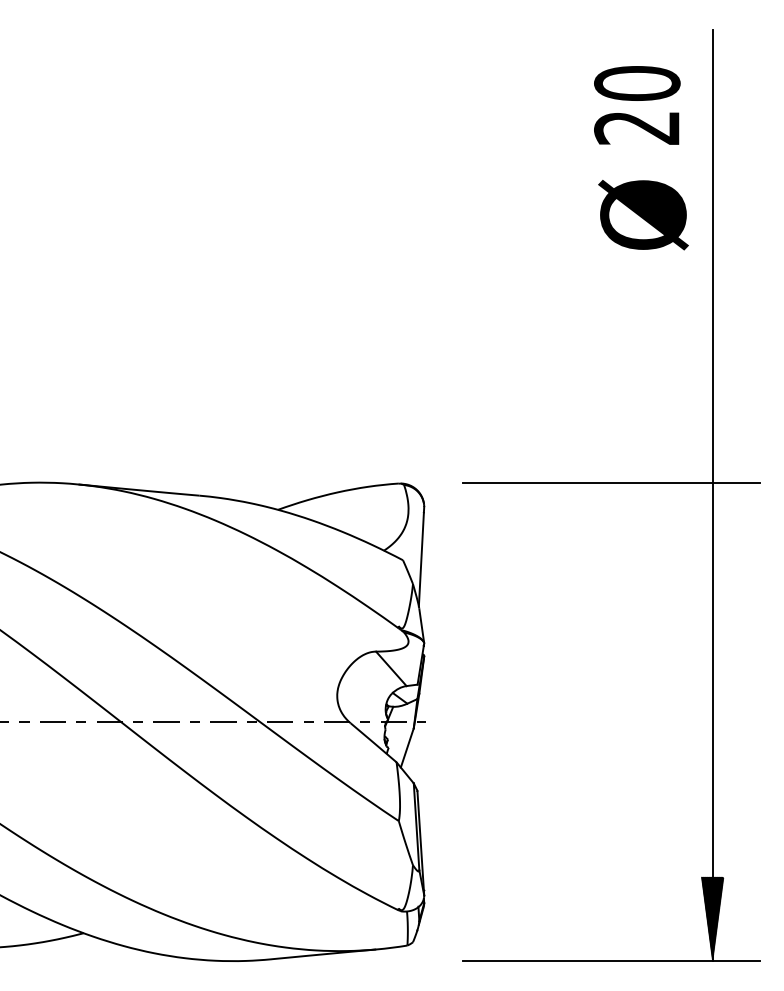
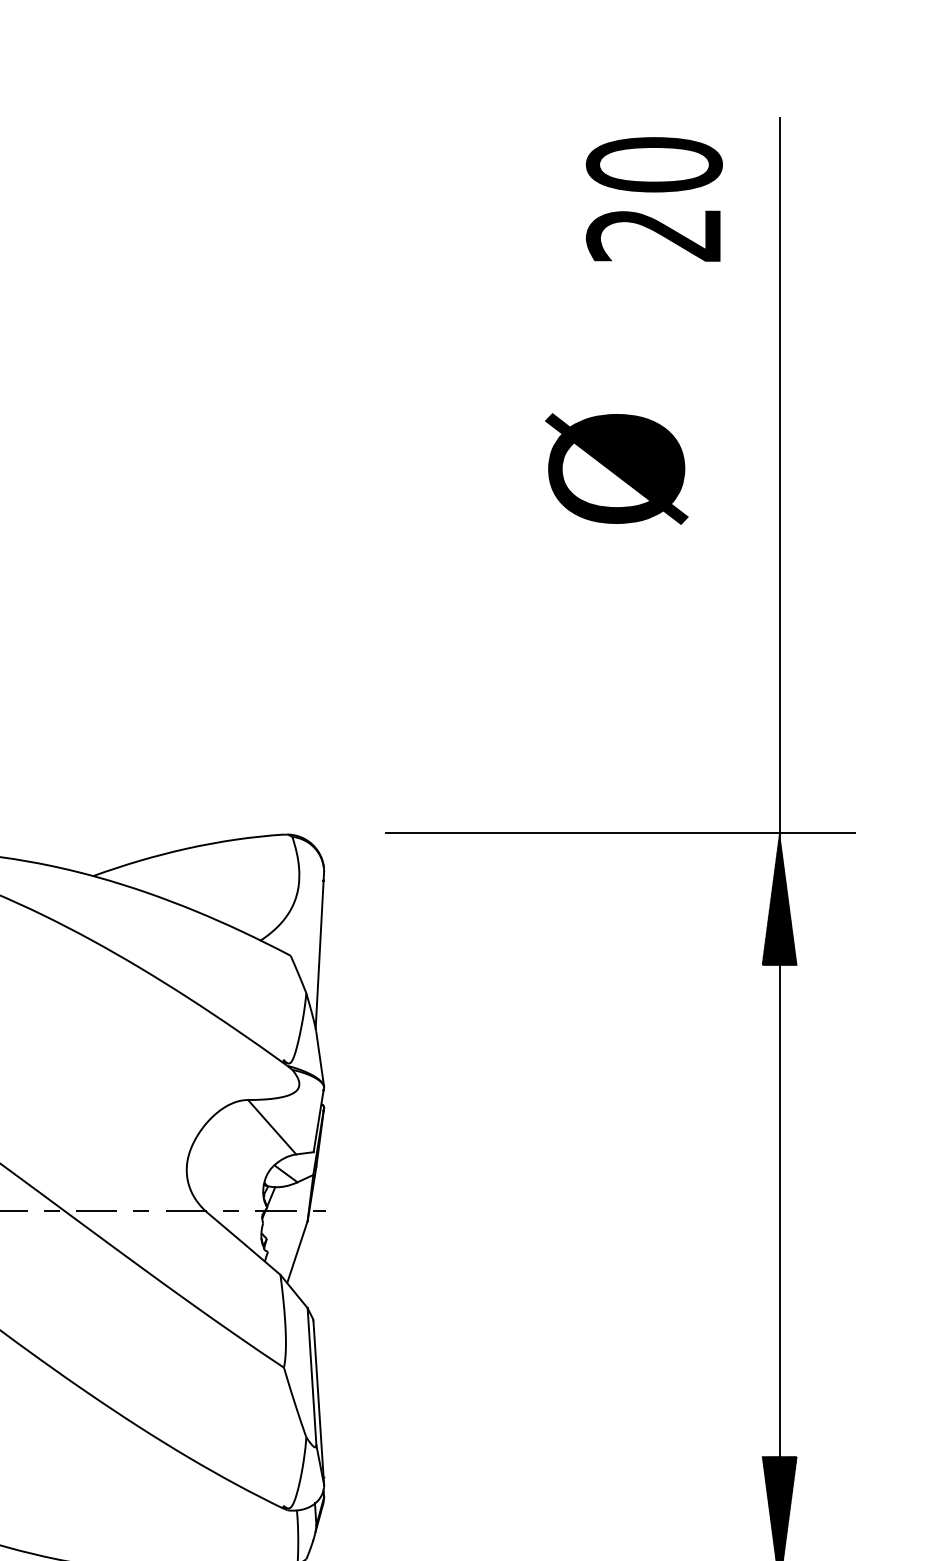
text: (637, 105) -> (654, 199), moved
text: (643, 215) -> (616, 469), moved
hatch: (712, 524) -> (779, 899), added

